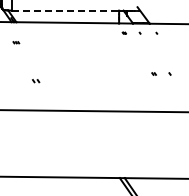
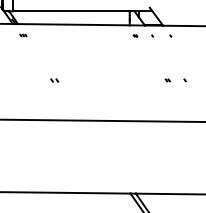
line: (65, 10) -> (71, 11), dashed -> solid
part: (16, 42) -> (23, 35), moved
part: (36, 81) -> (55, 80), moved

